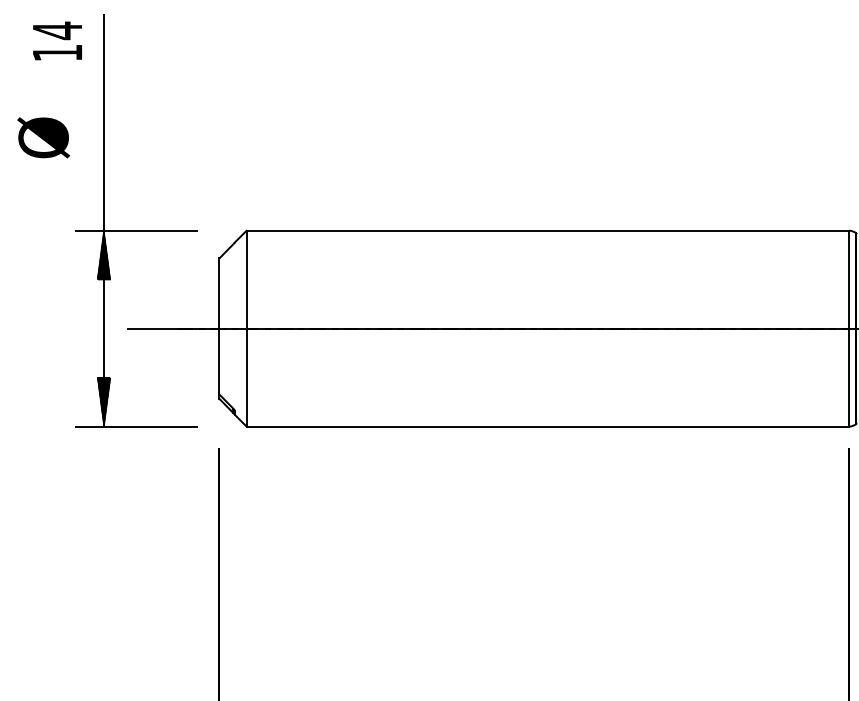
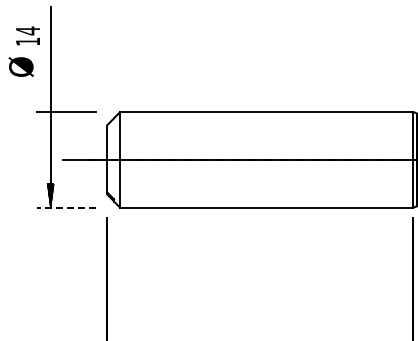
text: (56, 40) -> (27, 35), moved
hatch: (103, 255) -> (50, 124), removed
line: (136, 426) -> (66, 207), solid -> dashed

